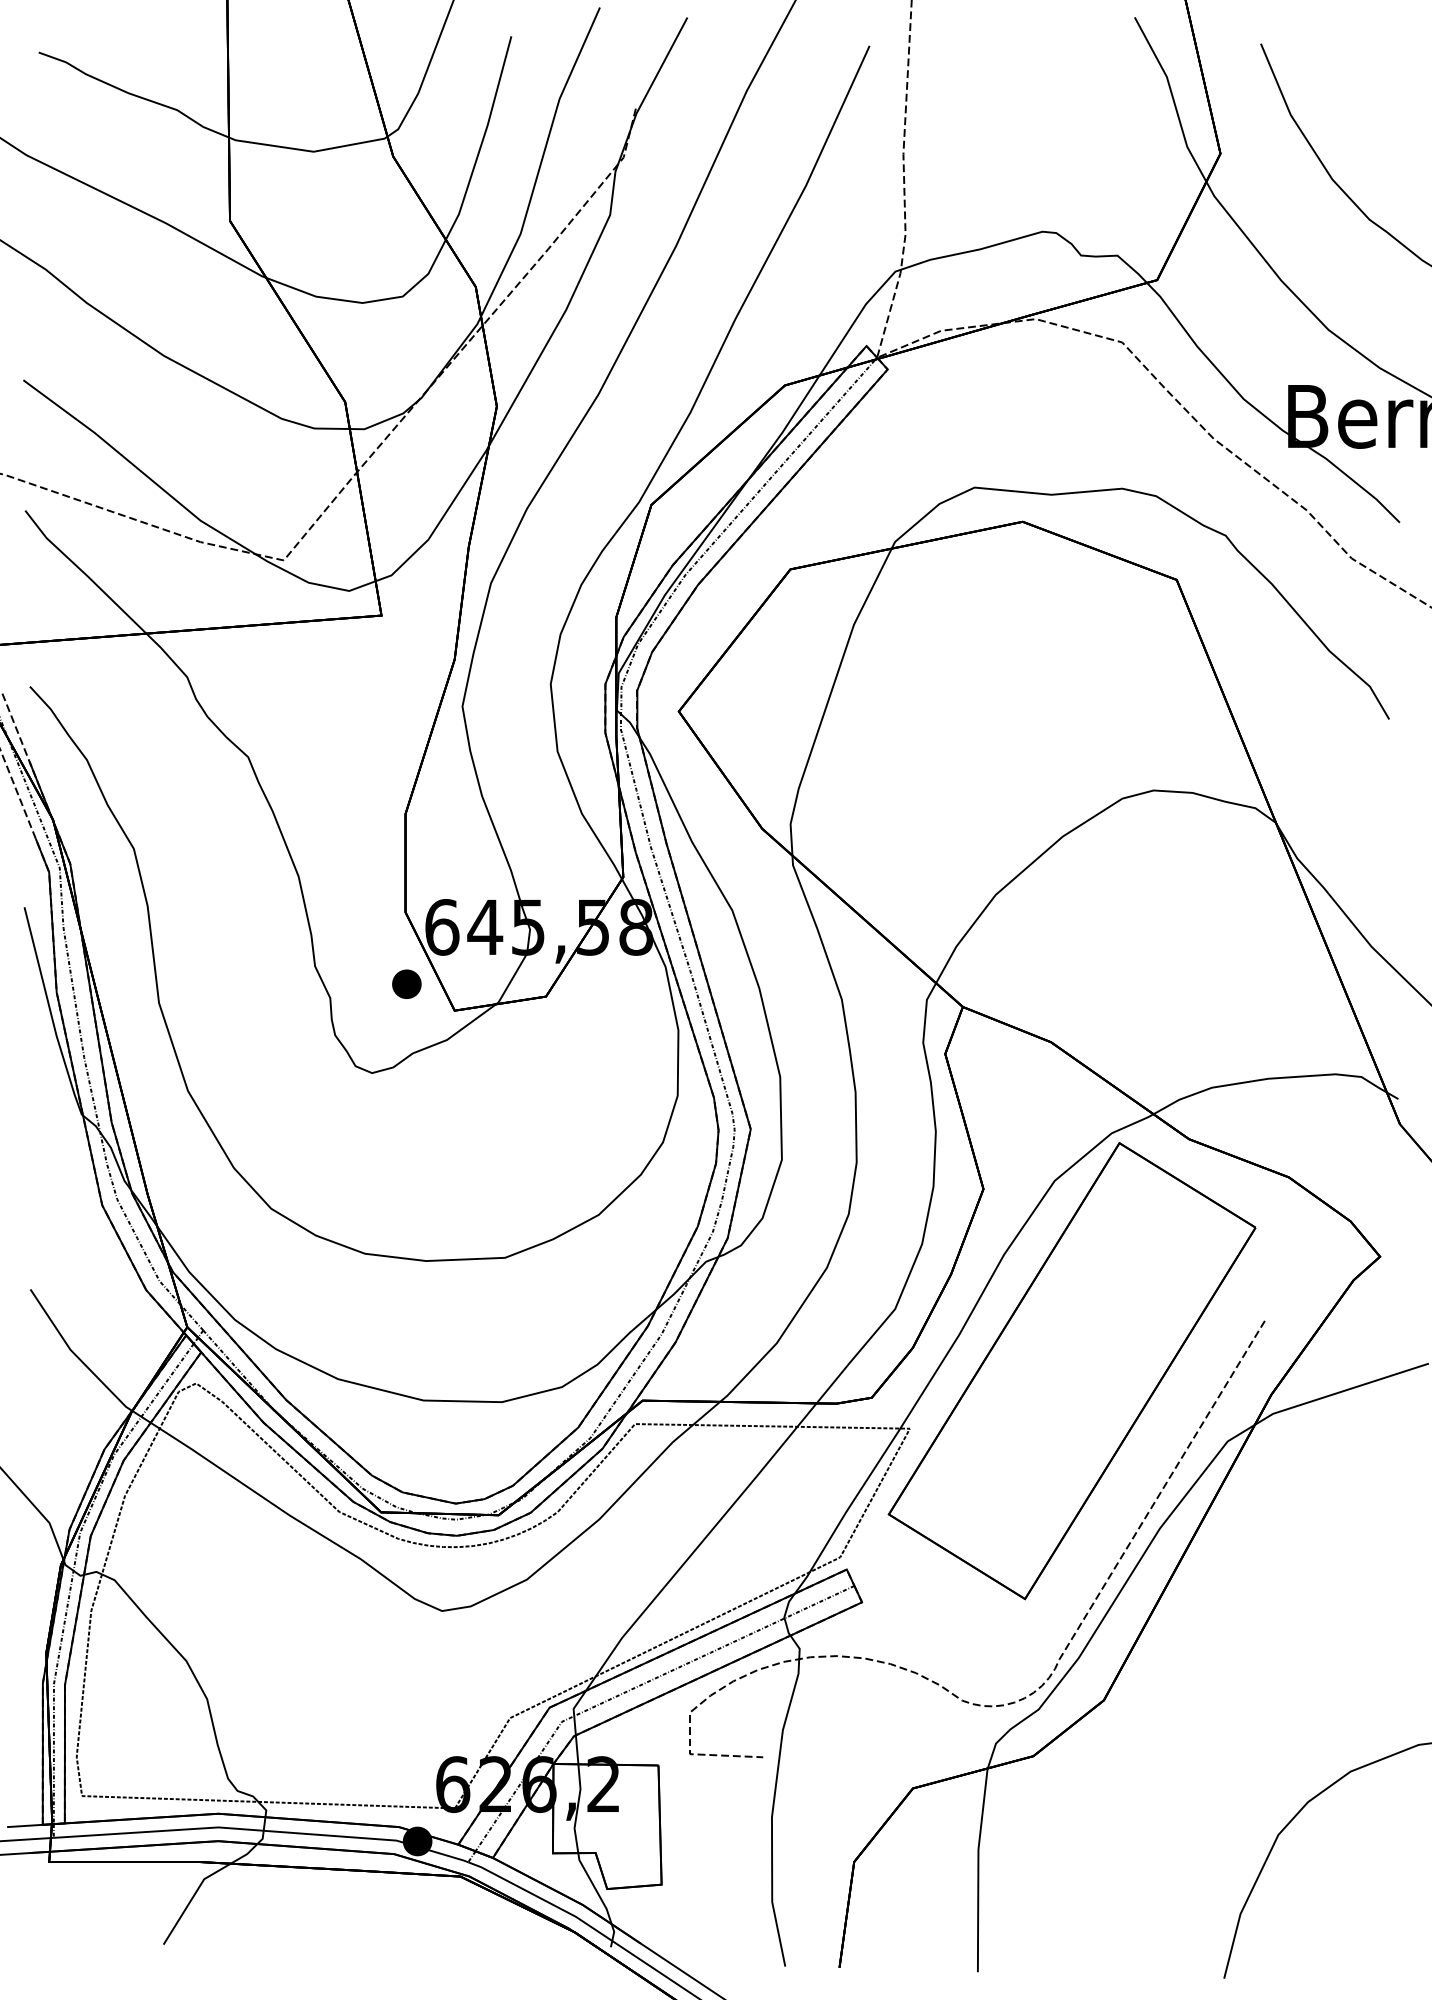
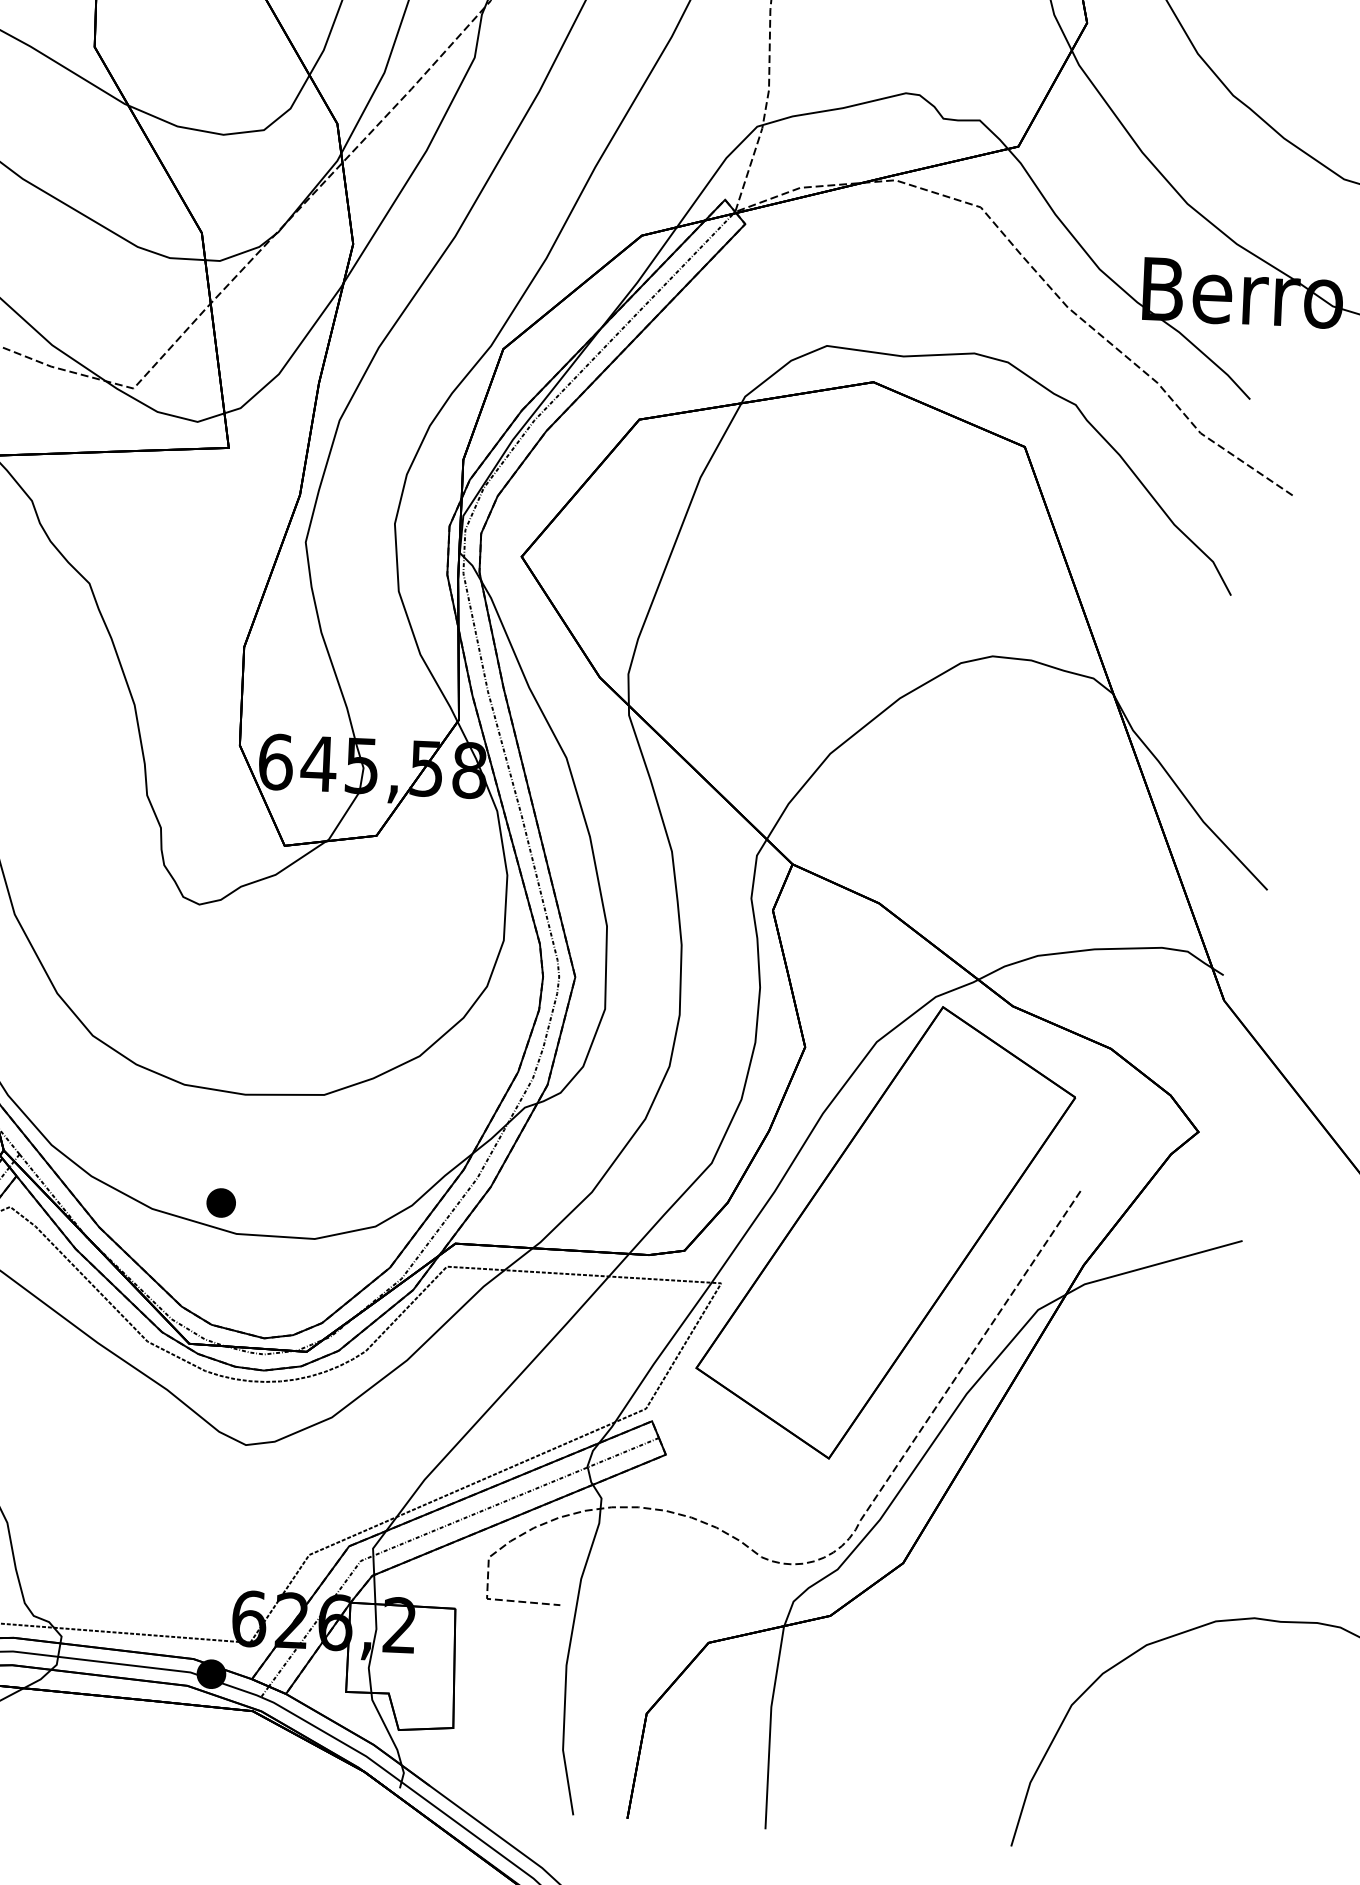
part: (406, 983) -> (220, 1202), moved

